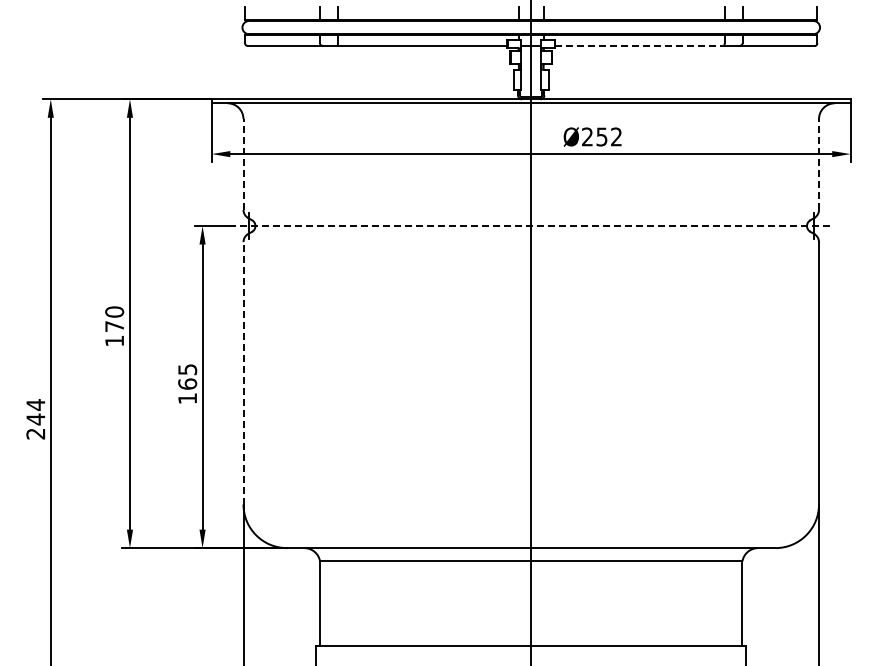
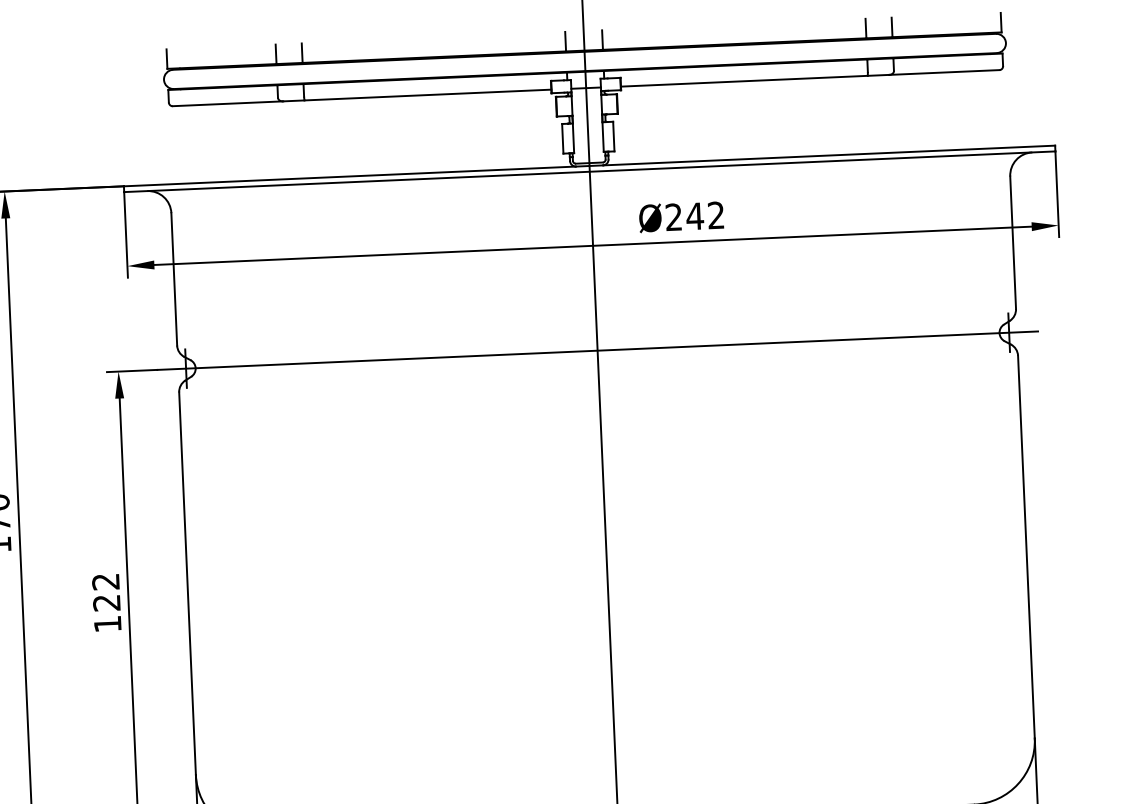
line: (639, 45) -> (743, 80), dashed -> solid
text: (601, 136) -> (694, 215), Ø252 -> Ø242
line: (243, 164) -> (174, 279), dashed -> solid
line: (819, 164) -> (1013, 242), dashed -> solid
line: (531, 226) -> (597, 351), dashed -> solid
line: (243, 372) -> (187, 582), dashed -> solid
text: (187, 376) -> (106, 591), 165 -> 122

